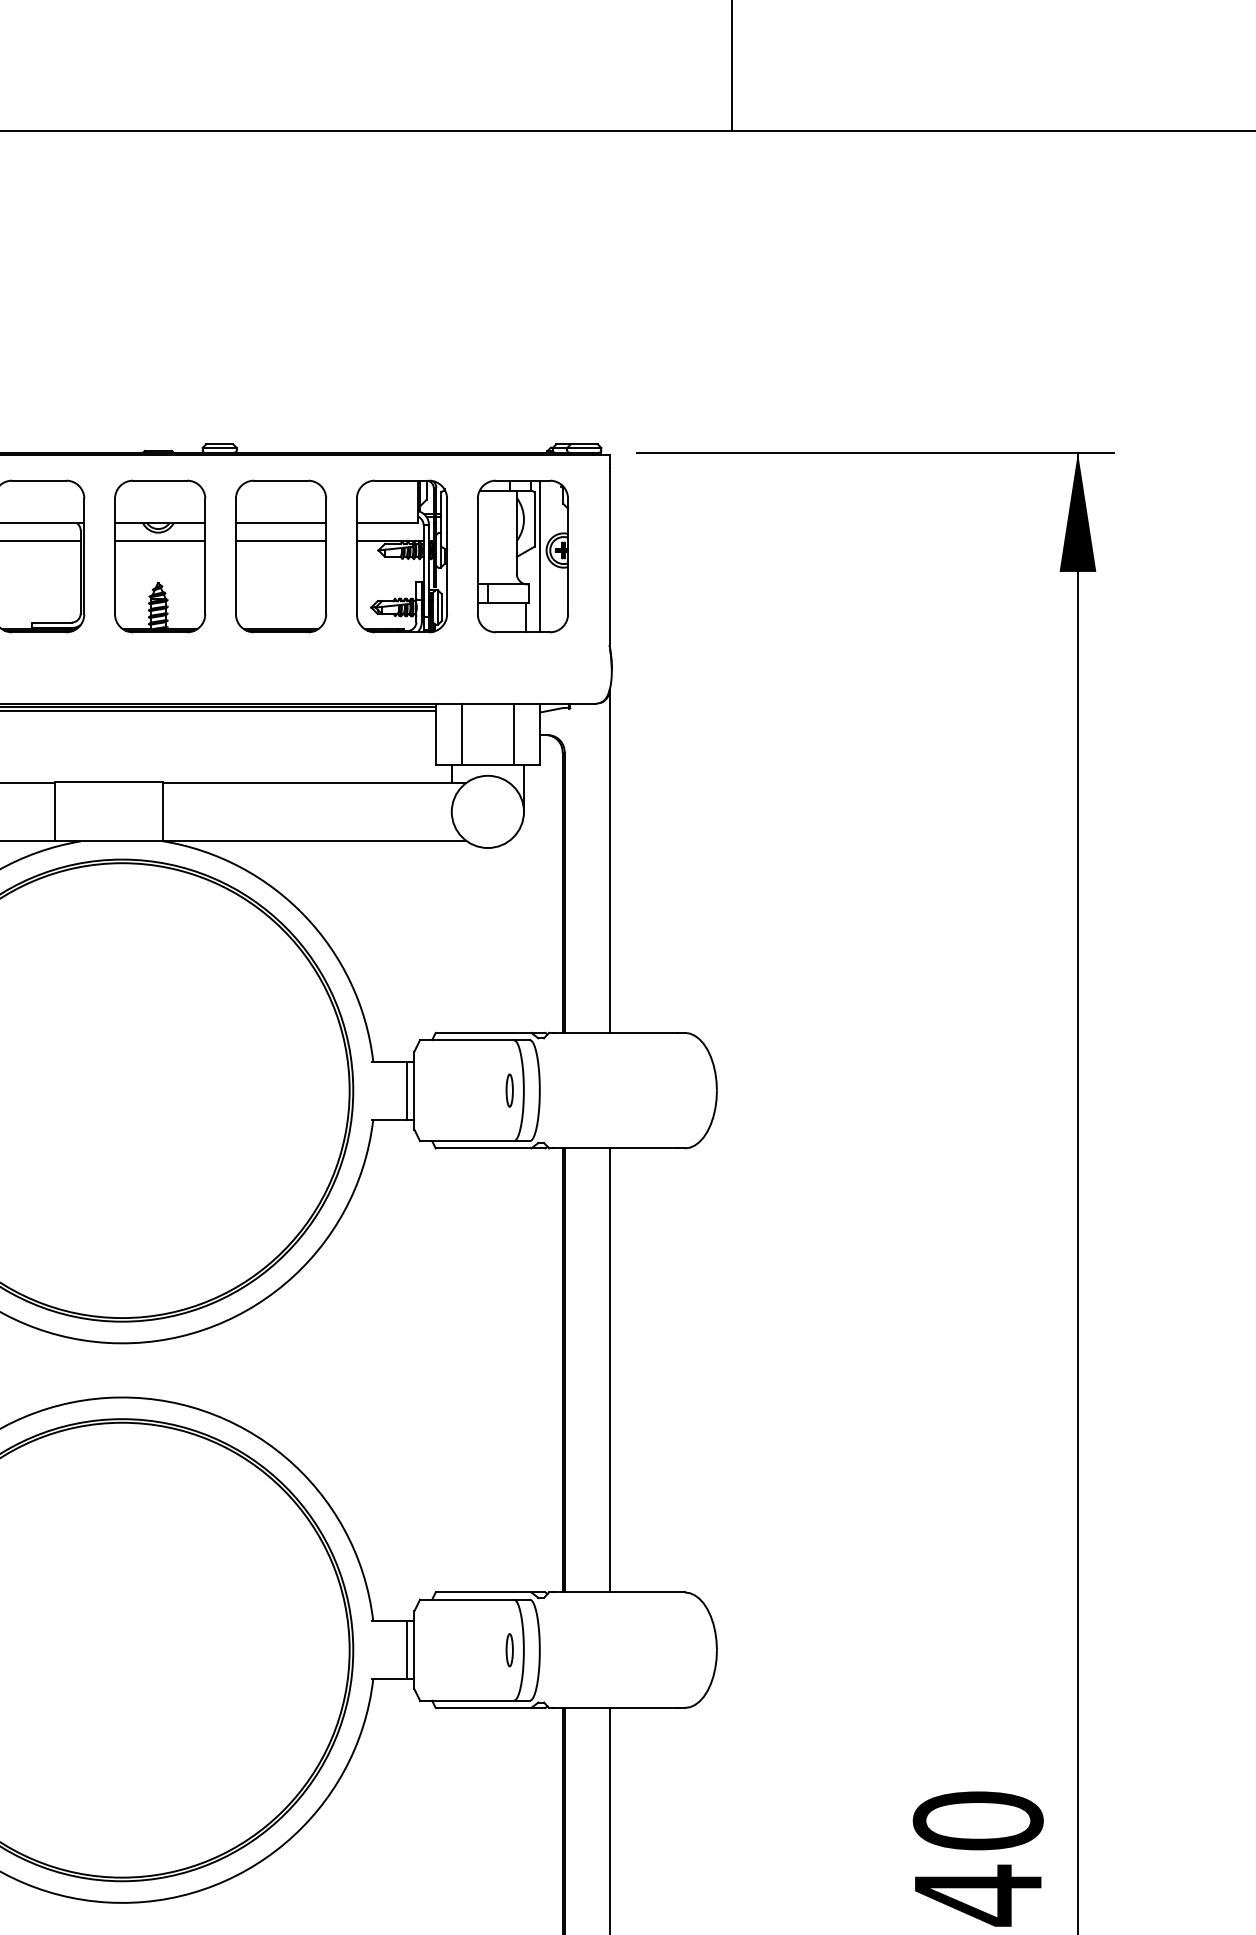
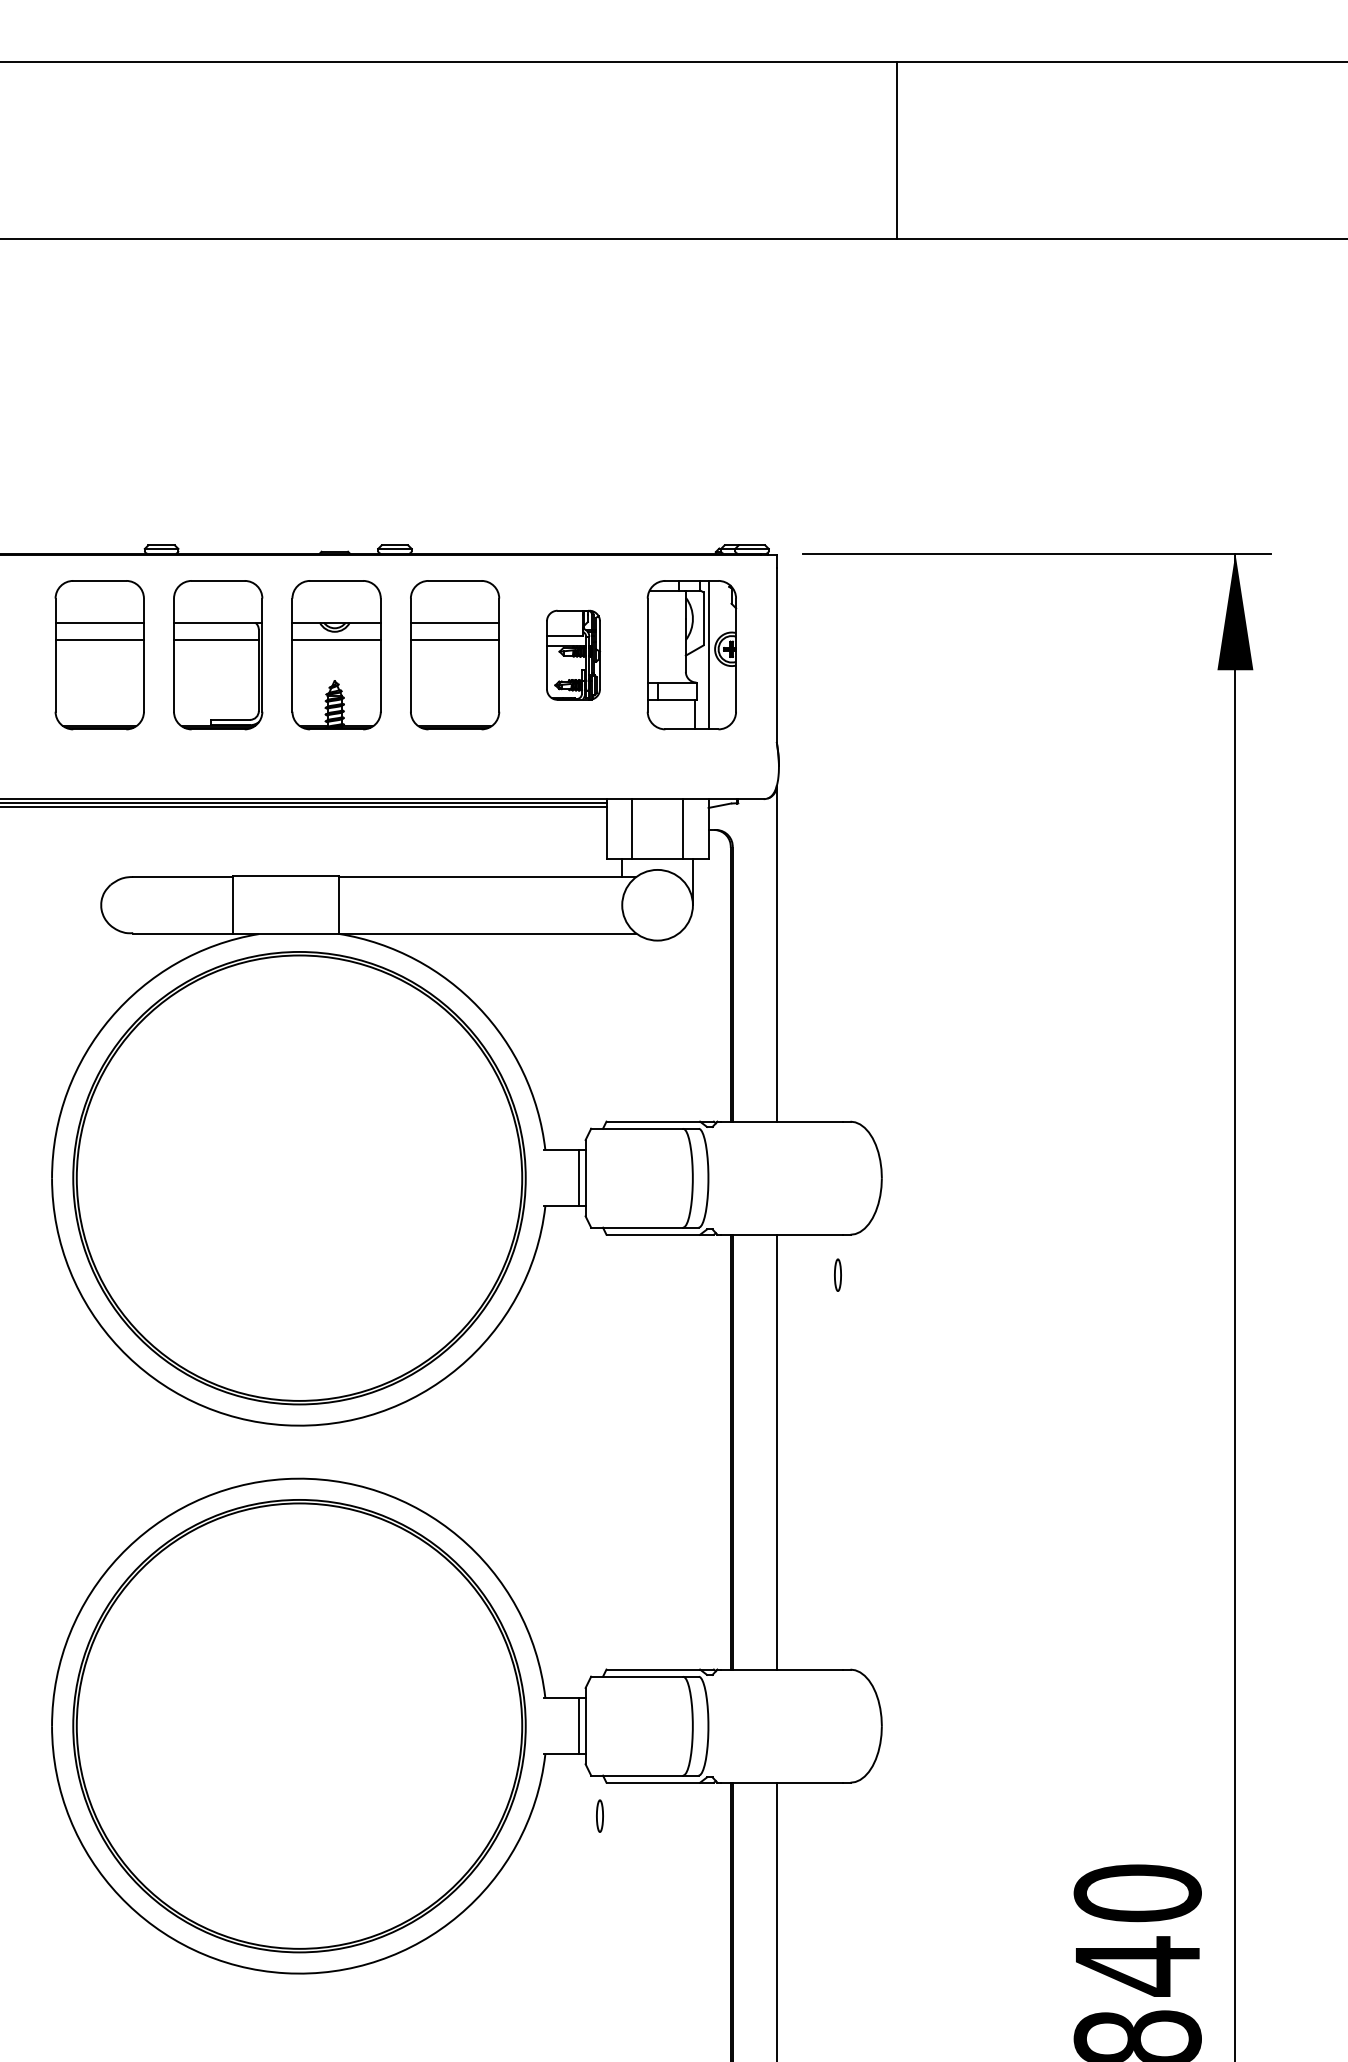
part: (402, 556) -> (573, 655), size x0.6
part: (509, 1089) -> (837, 1274), moved
part: (509, 1649) -> (599, 1815), moved

